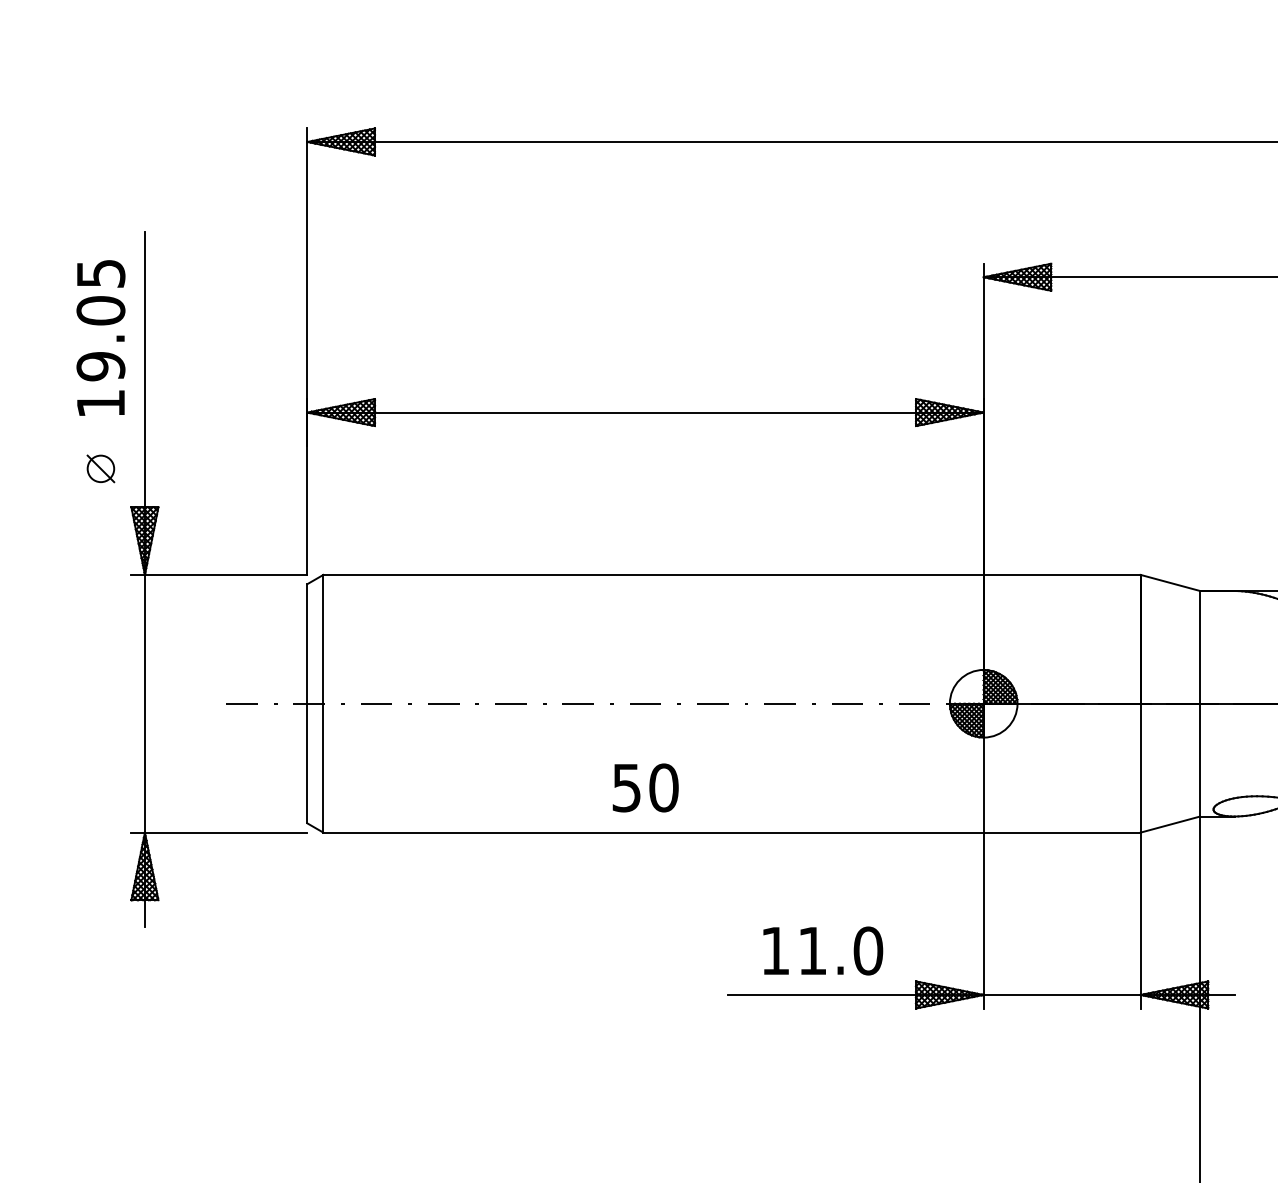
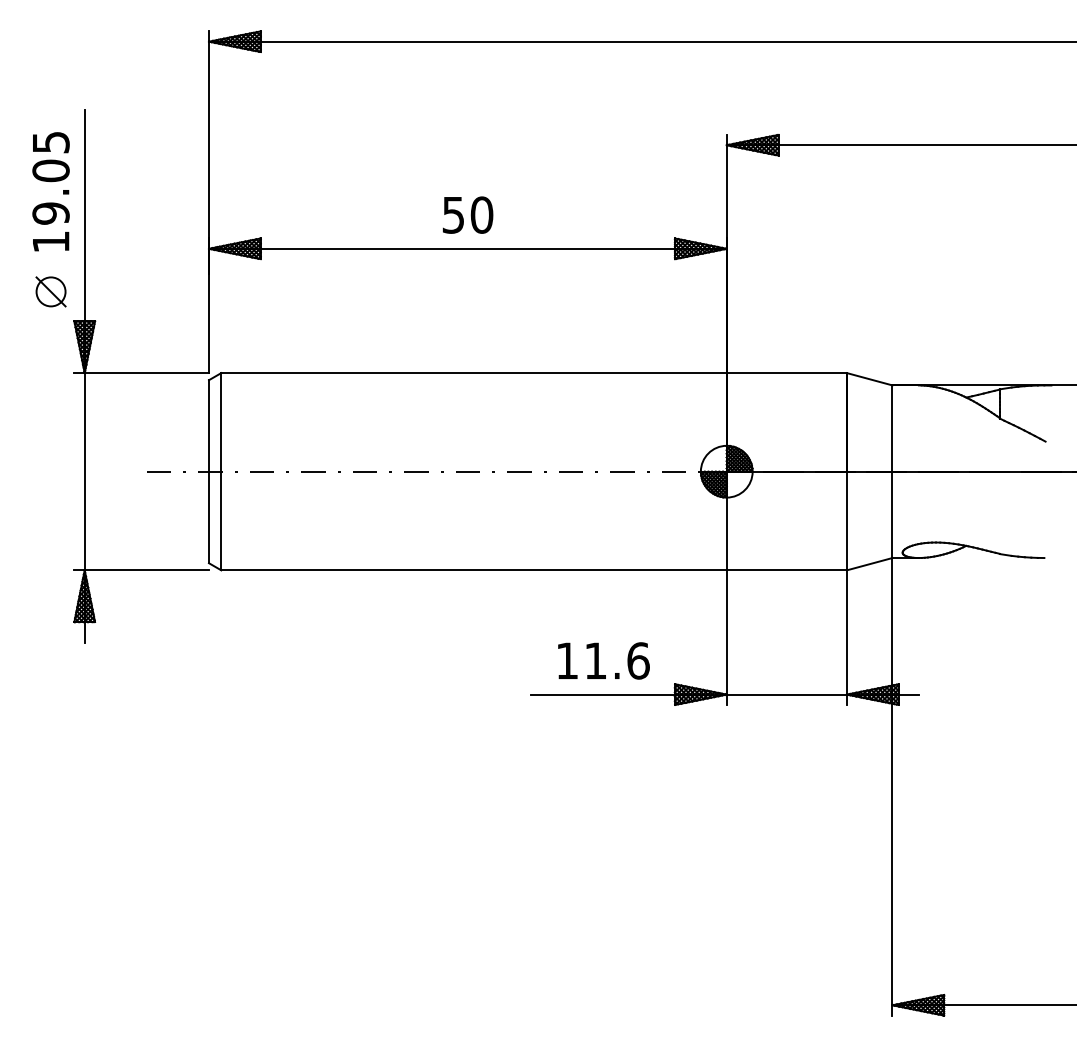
part: (100, 468) -> (50, 291), size x1.43
text: (646, 787) -> (468, 214), moved
text: (868, 950) -> (638, 660), 11.0 -> 11.6

